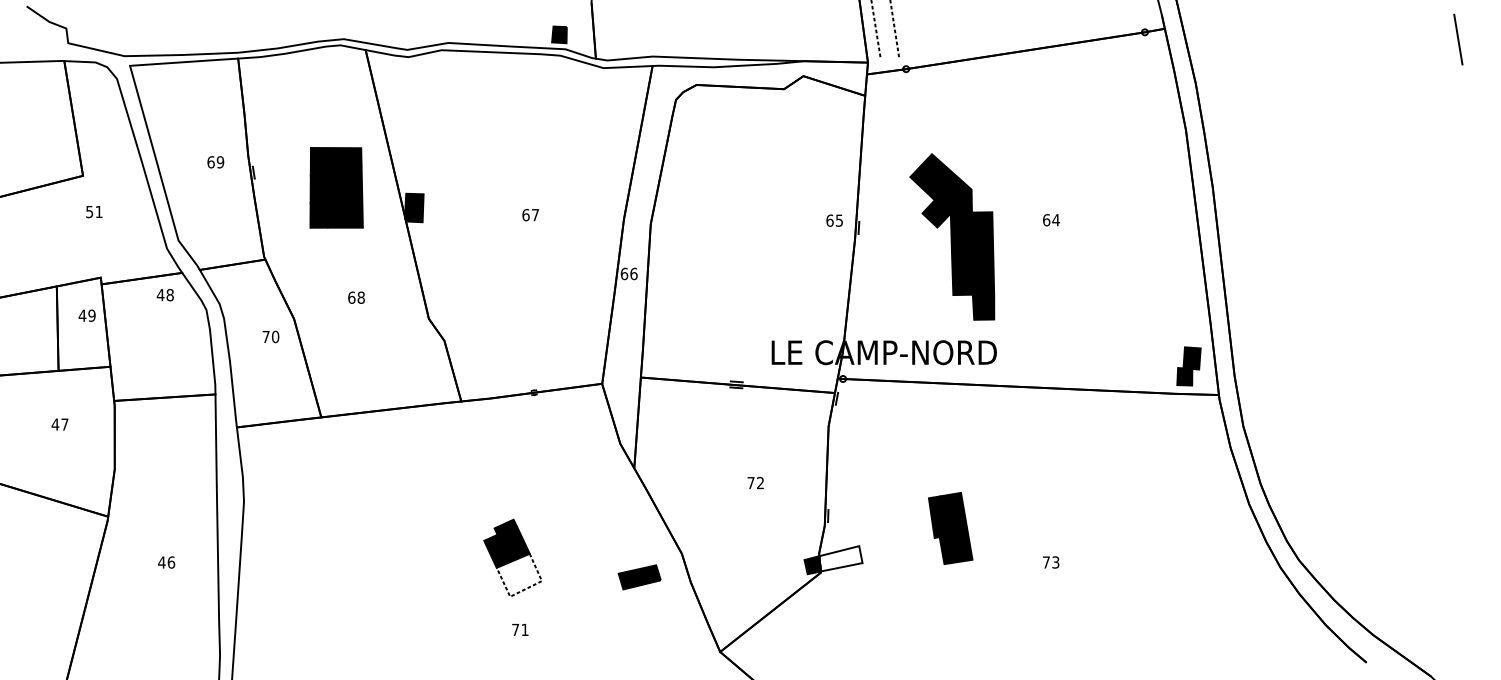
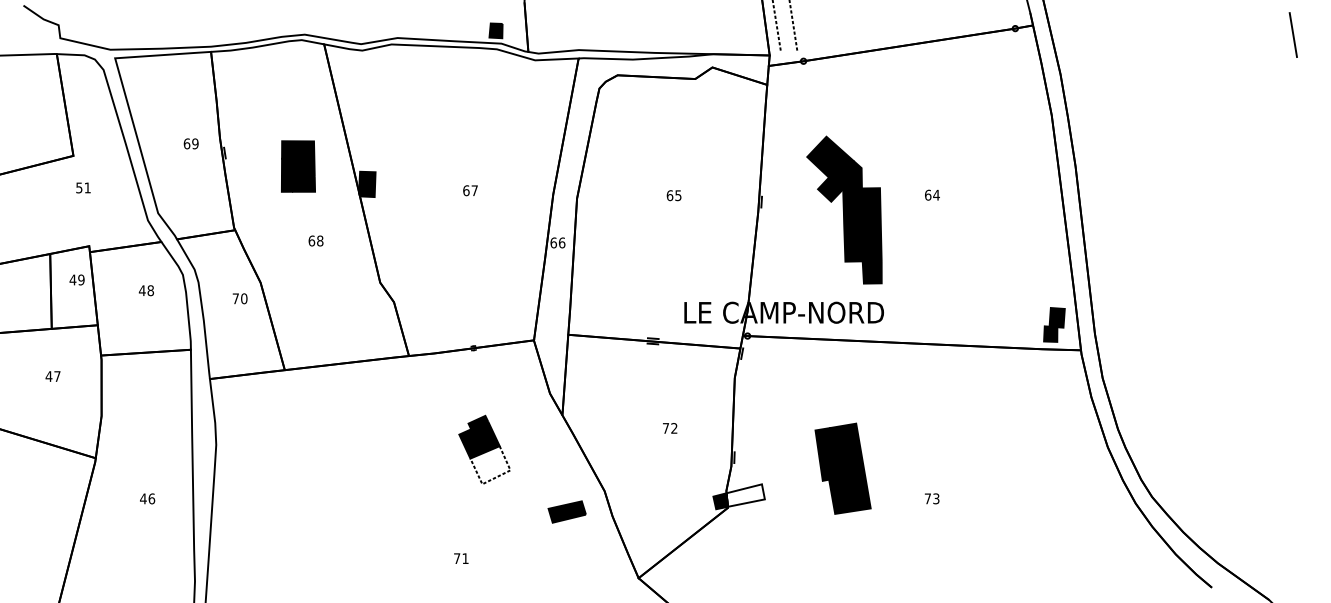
part: (336, 187) -> (298, 166), size x0.71
text: (833, 220) -> (673, 195), moved
text: (164, 294) -> (145, 290), moved
text: (355, 297) -> (315, 240), moved
part: (950, 528) -> (842, 468), size x1.43
part: (512, 557) -> (484, 449), moved

